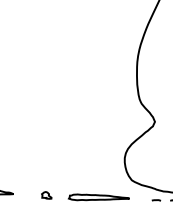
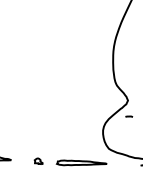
curve: (156, 200) -> (129, 116), moved

